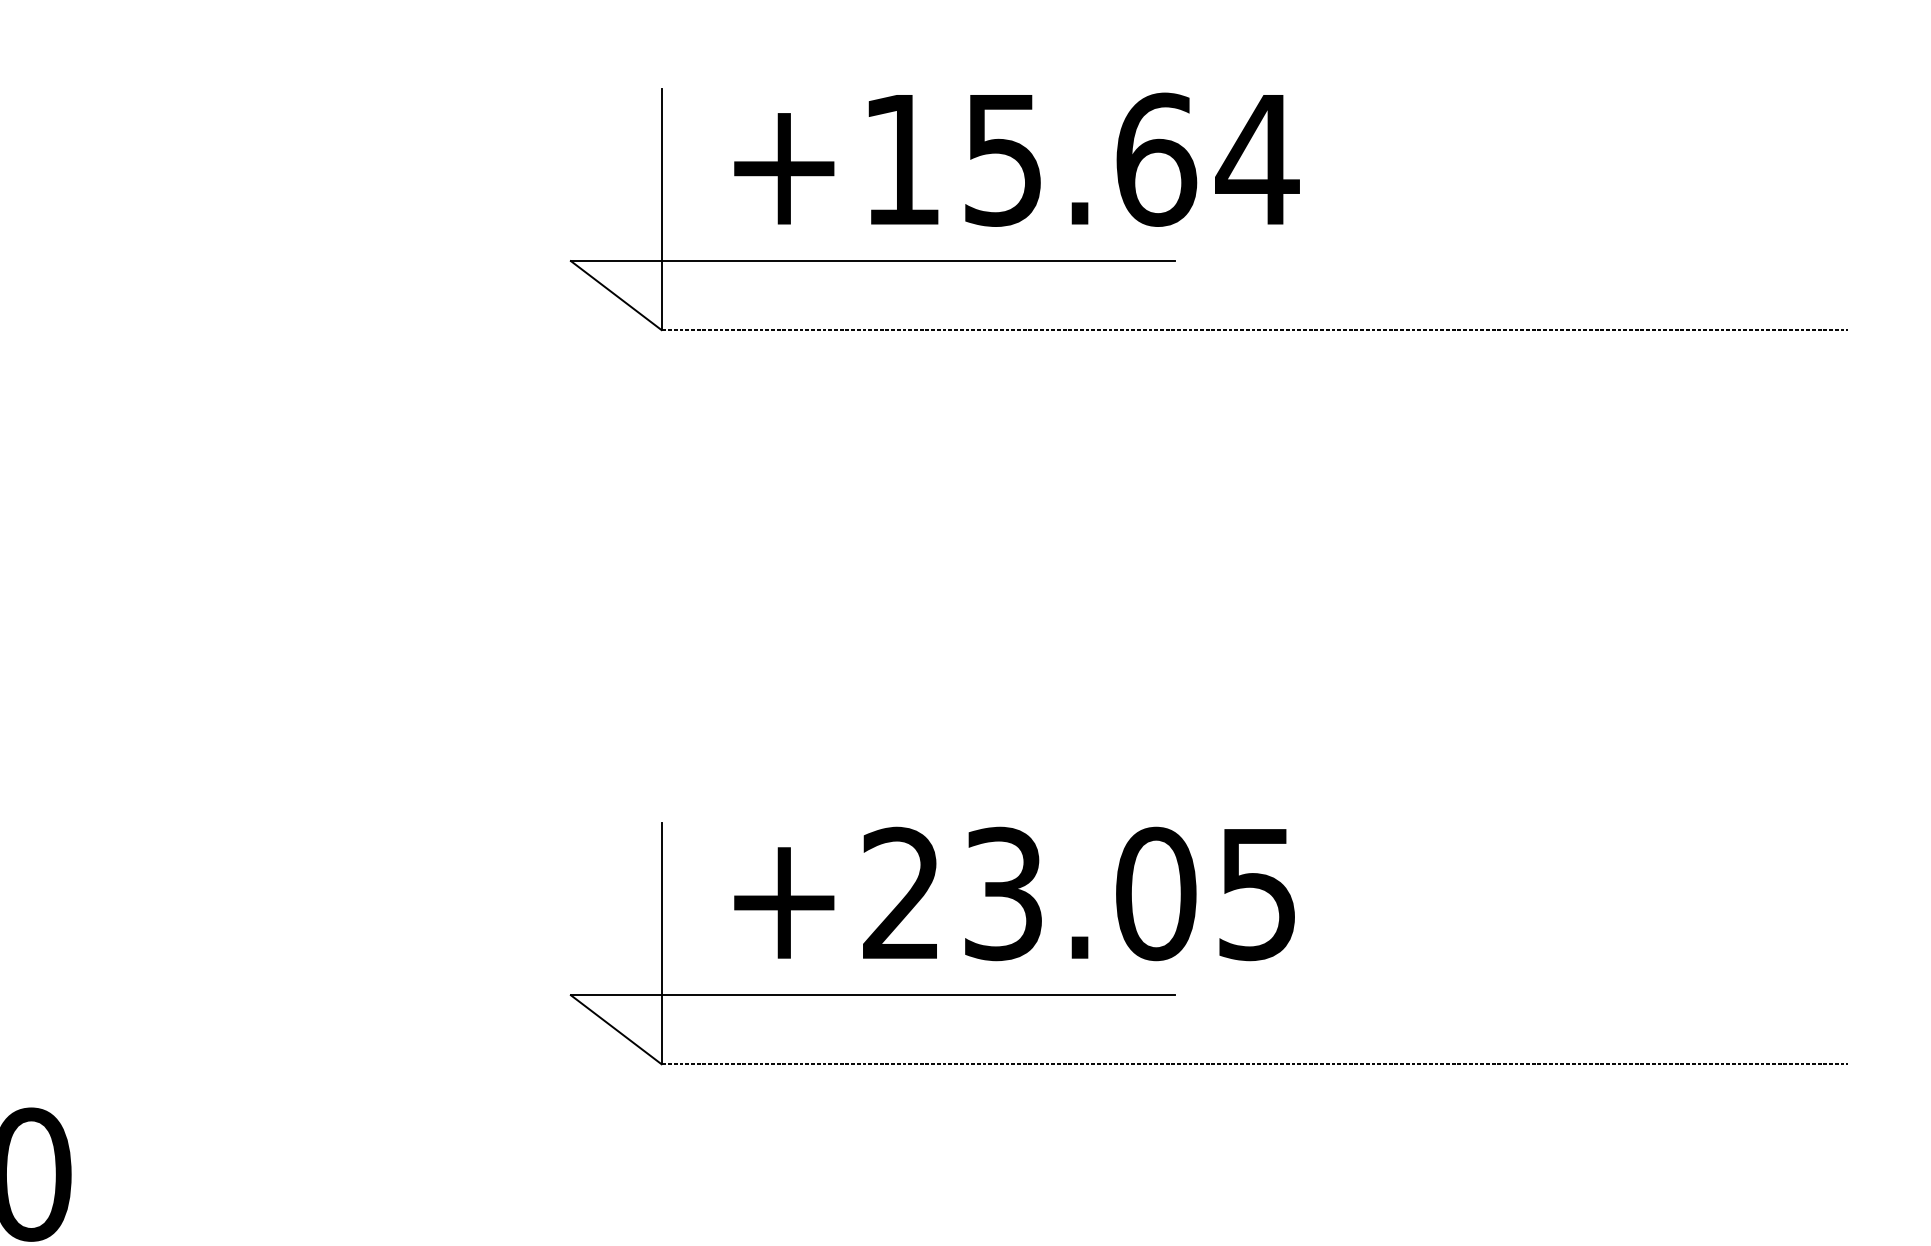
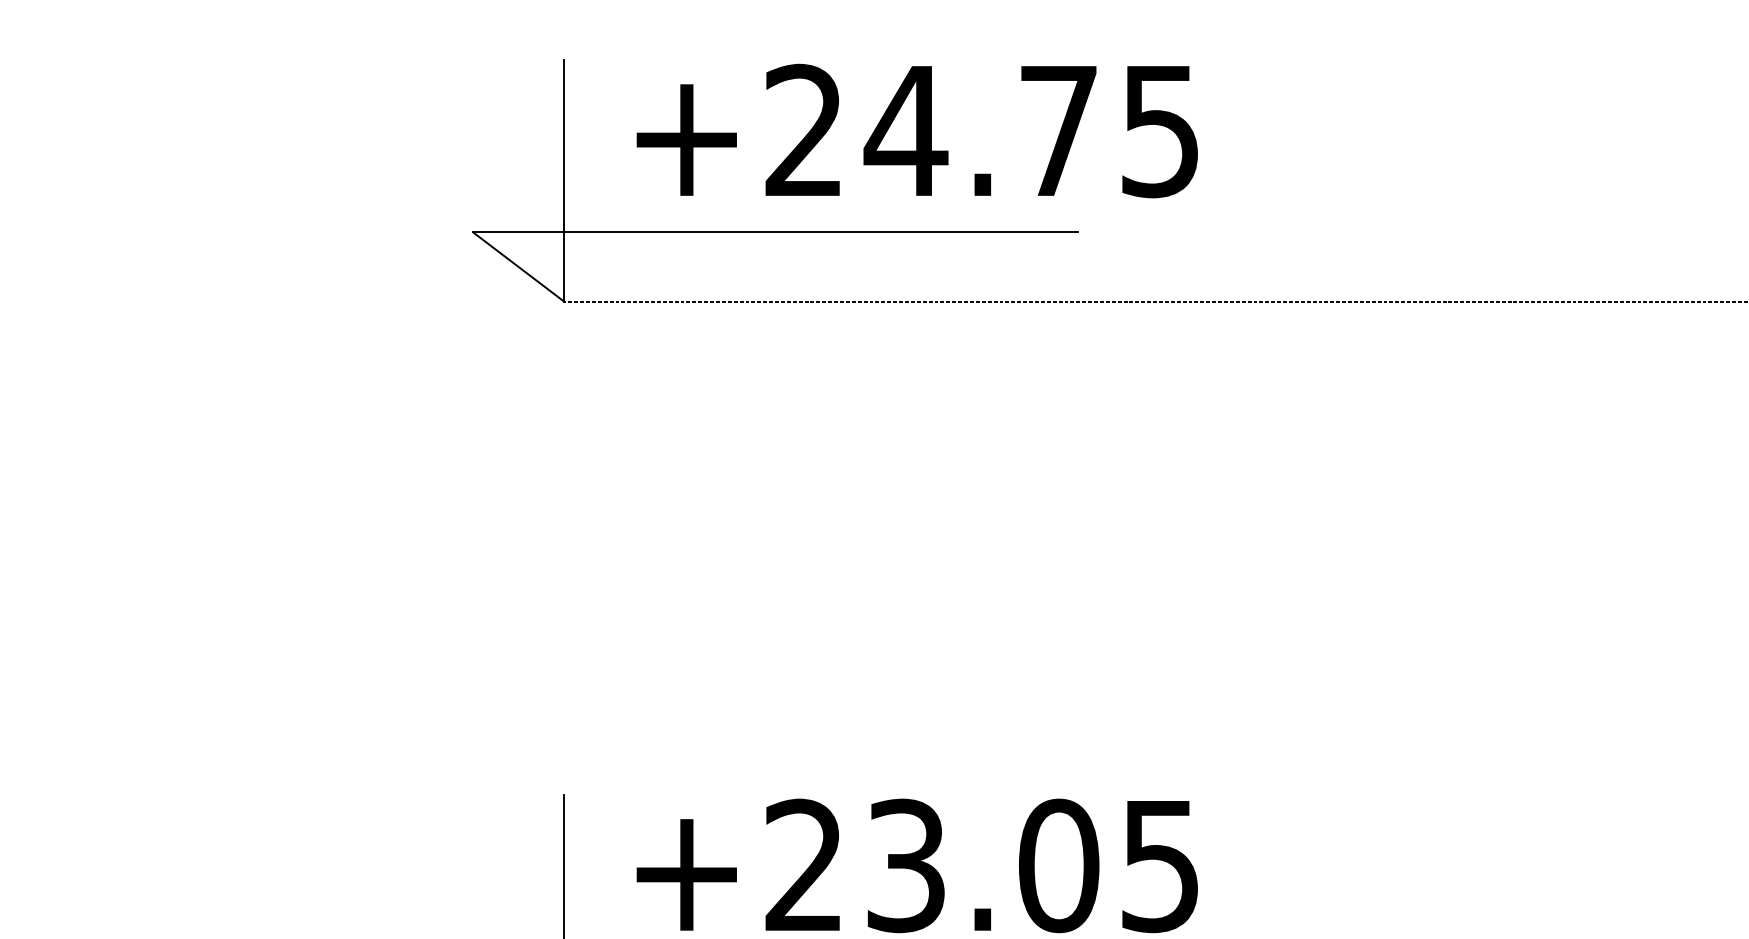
text: (1081, 159) -> (984, 130), +15.64 -> +24.75

